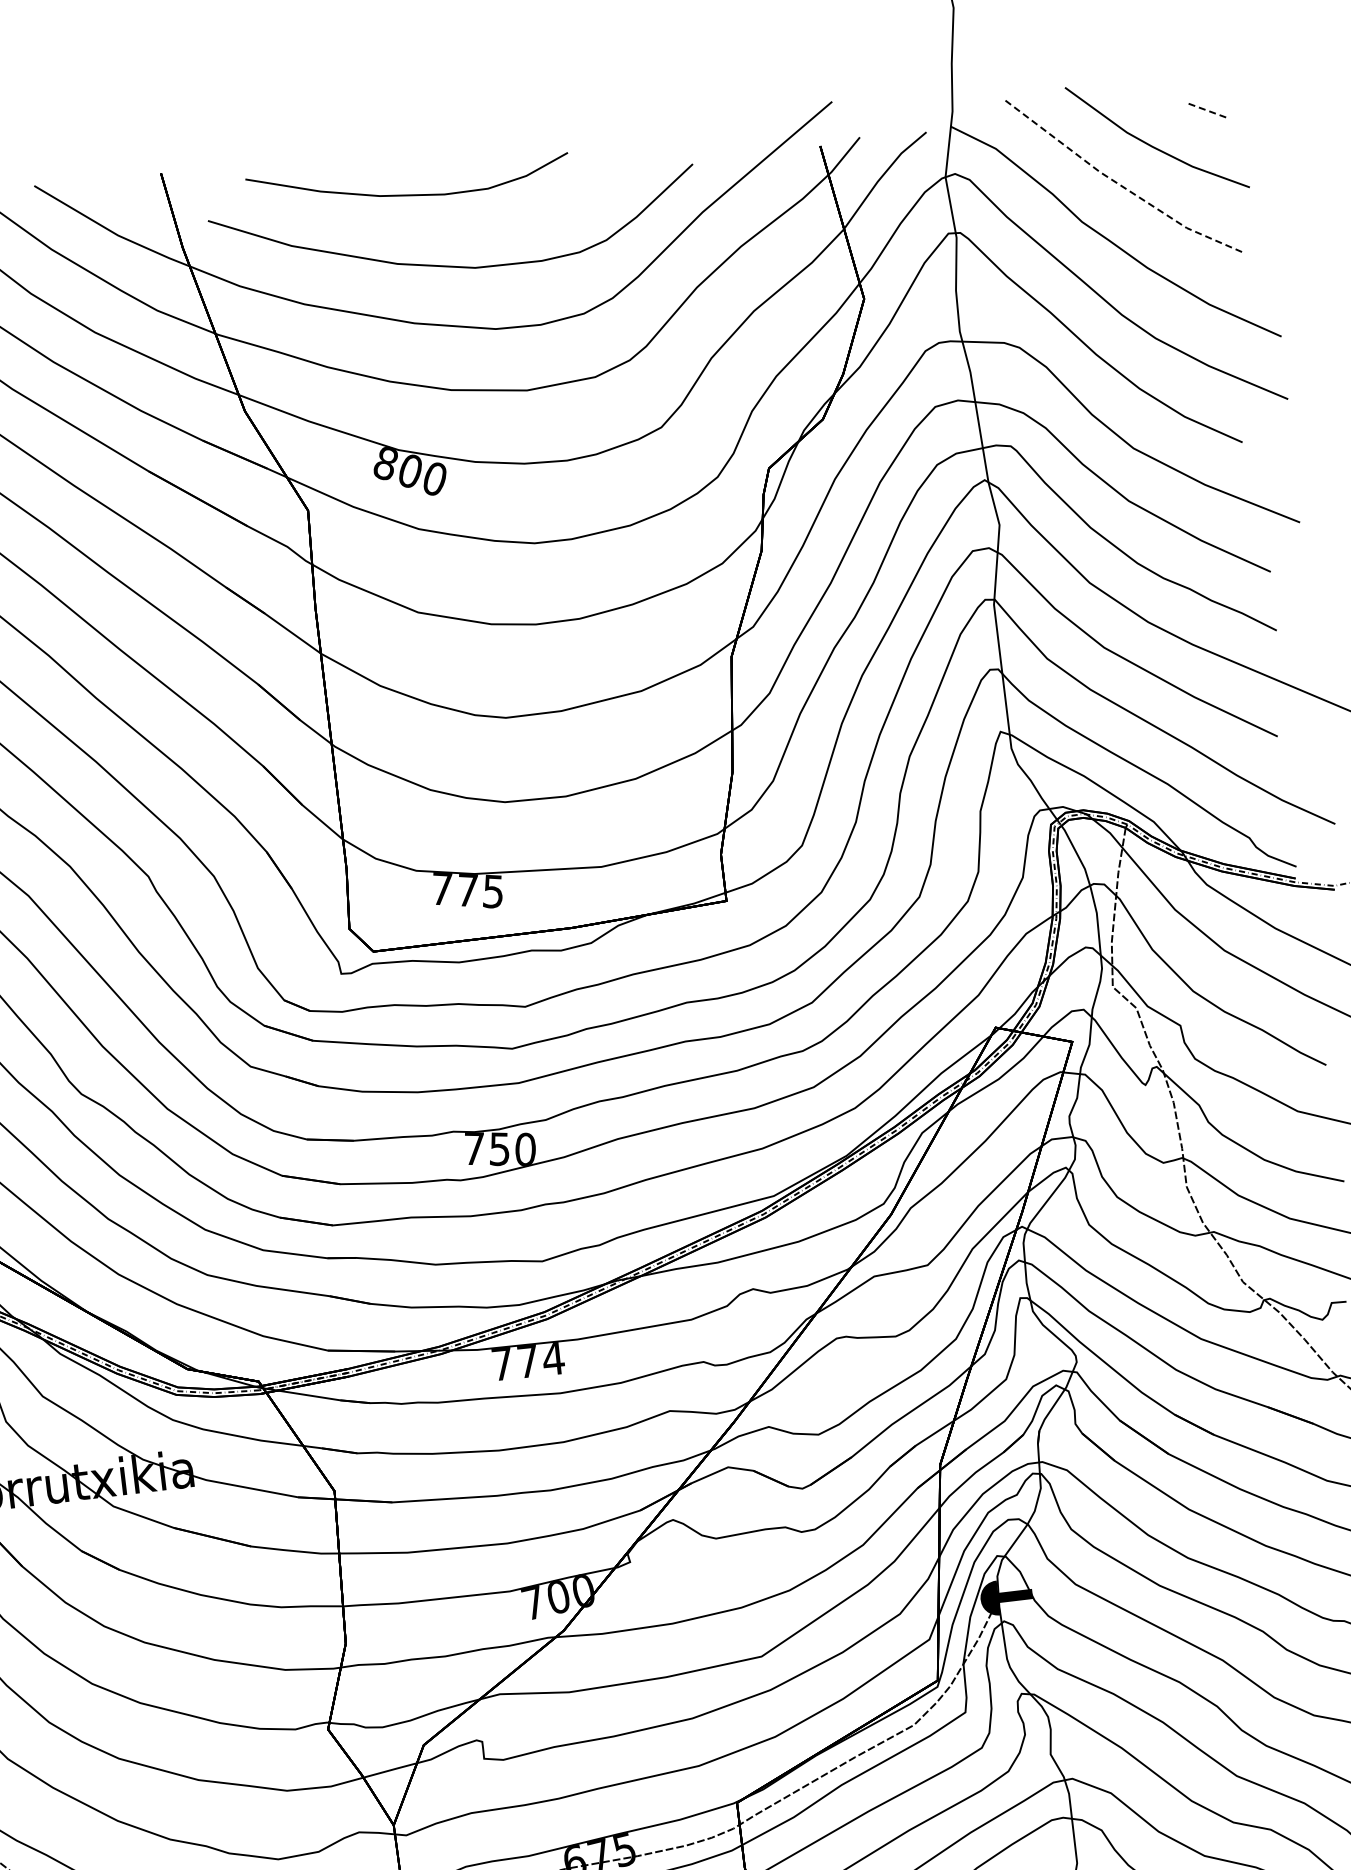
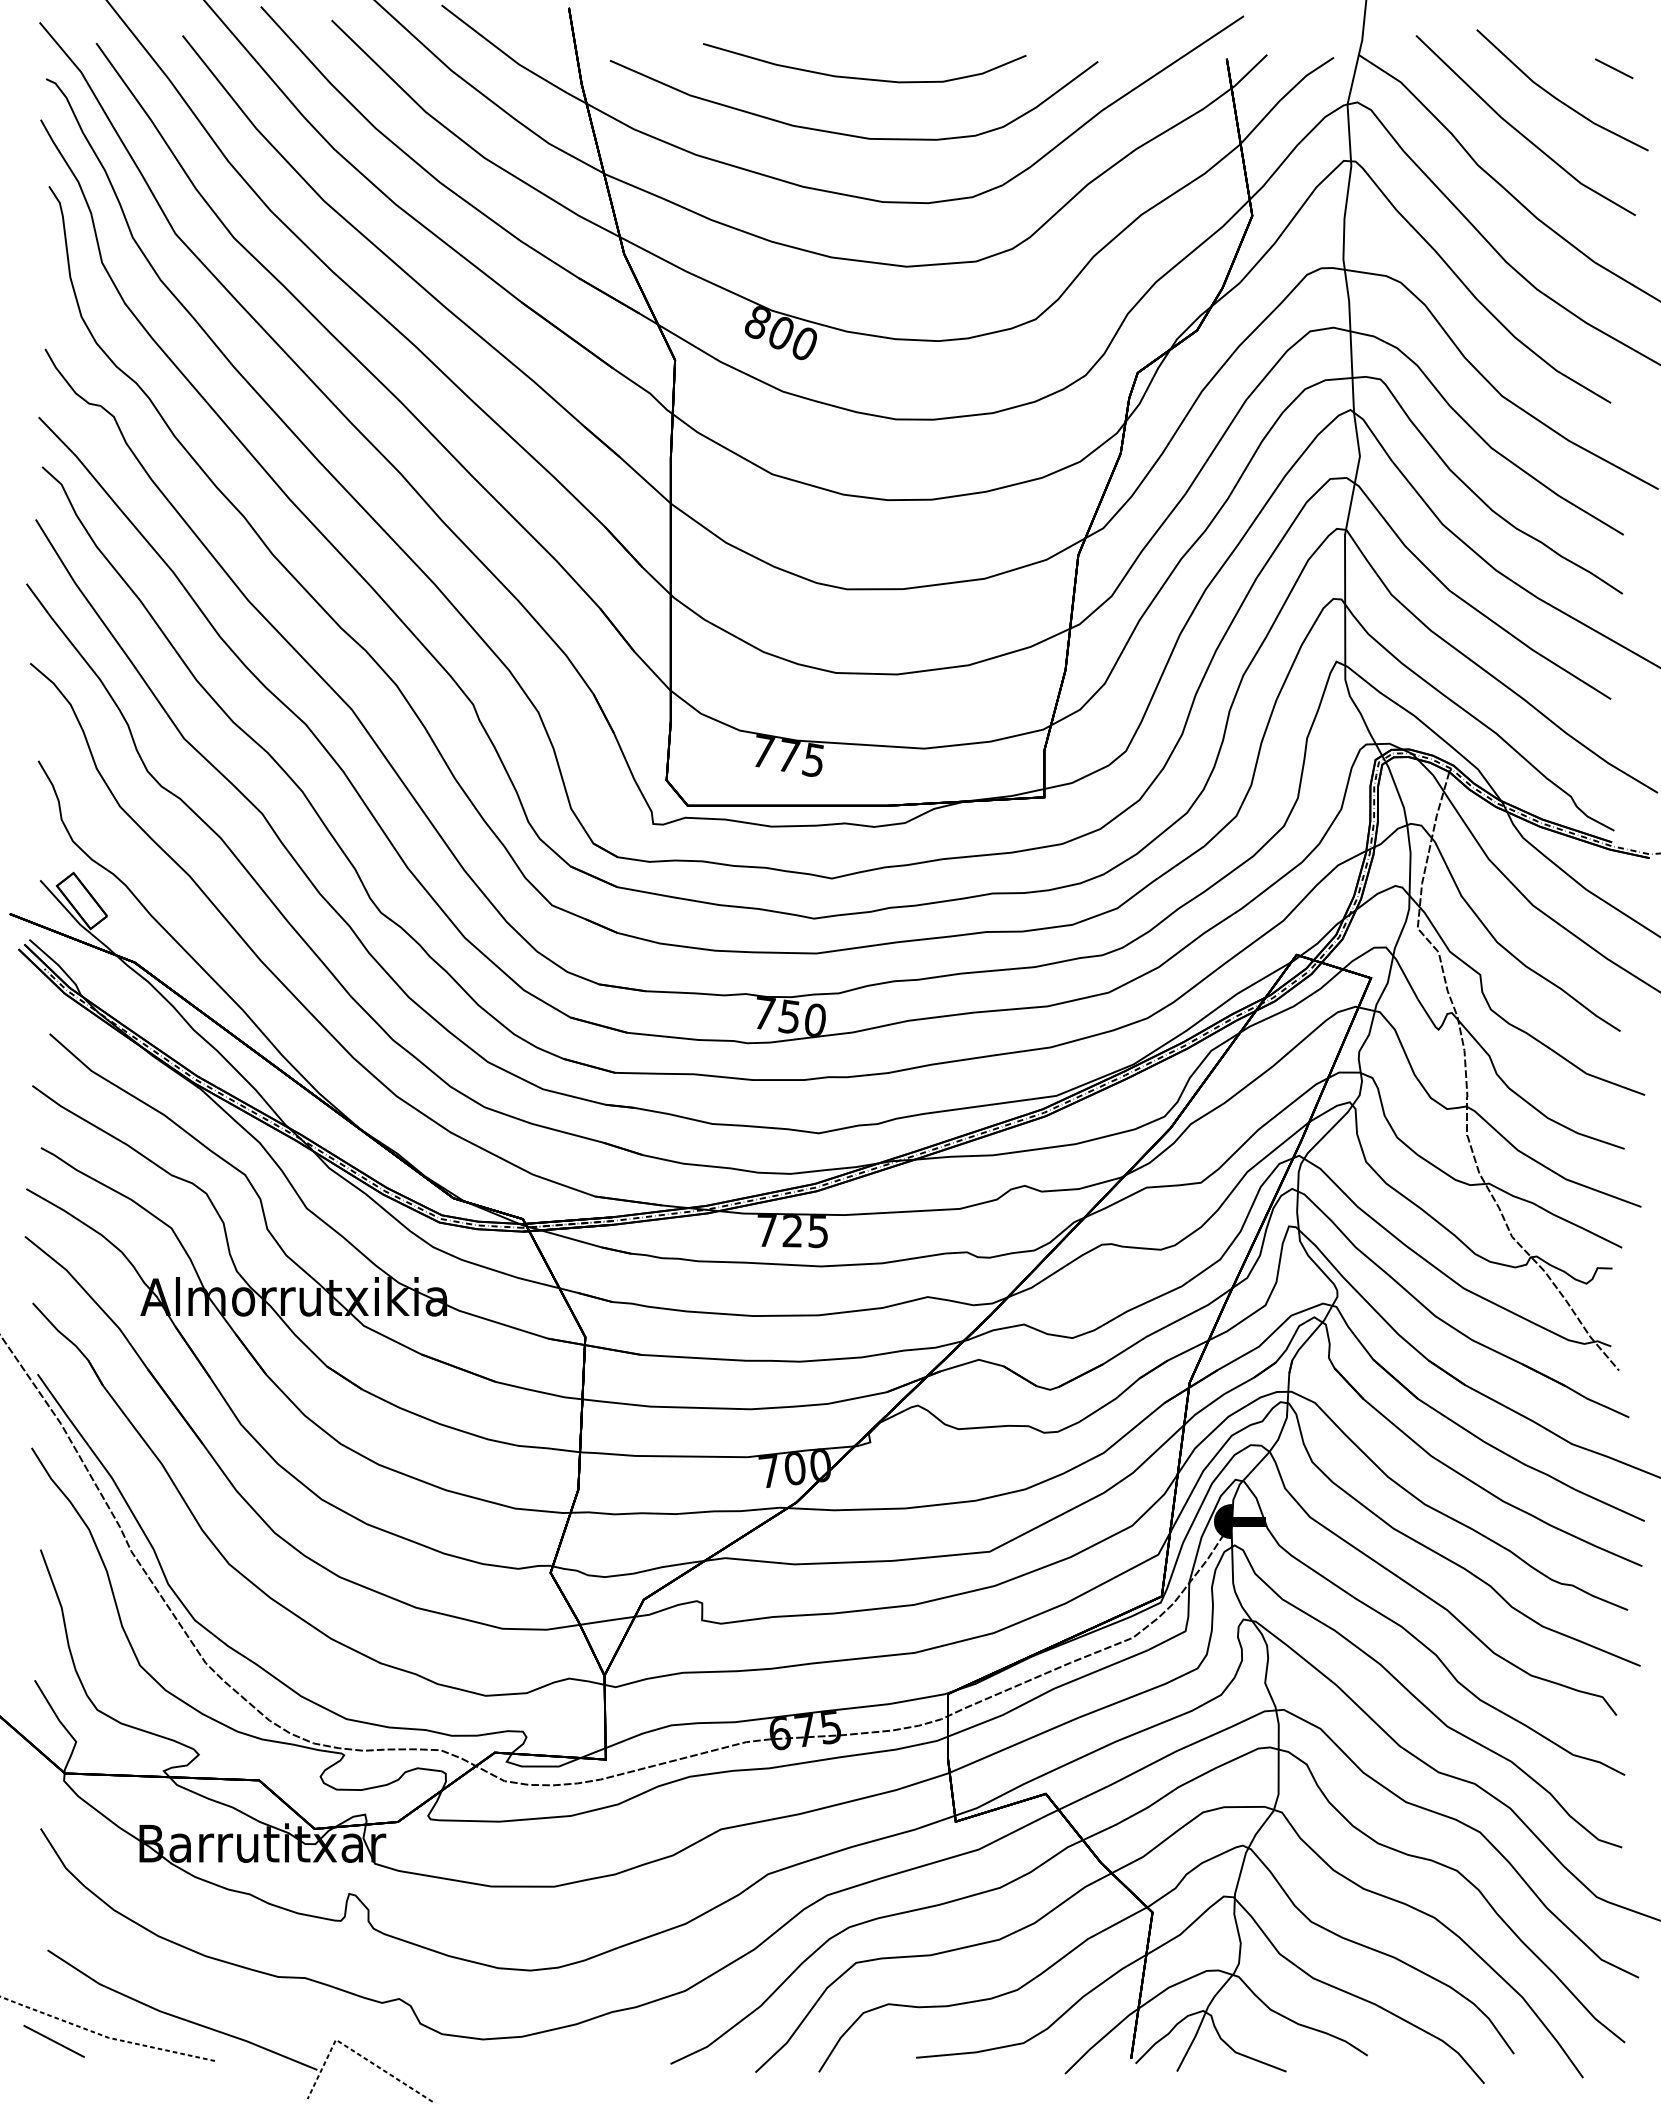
line: (1205, 109) -> (1613, 68), dashed -> solid
line: (1120, 185) -> (1520, 133), dashed -> solid
curve: (405, 194) -> (860, 77), moved
text: (540, 1360) -> (805, 1231), 774 -> 725

